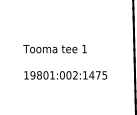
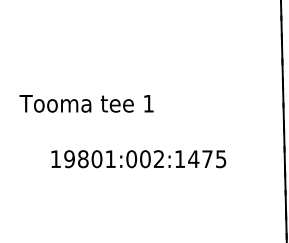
text: (54, 49) -> (85, 104), moved

